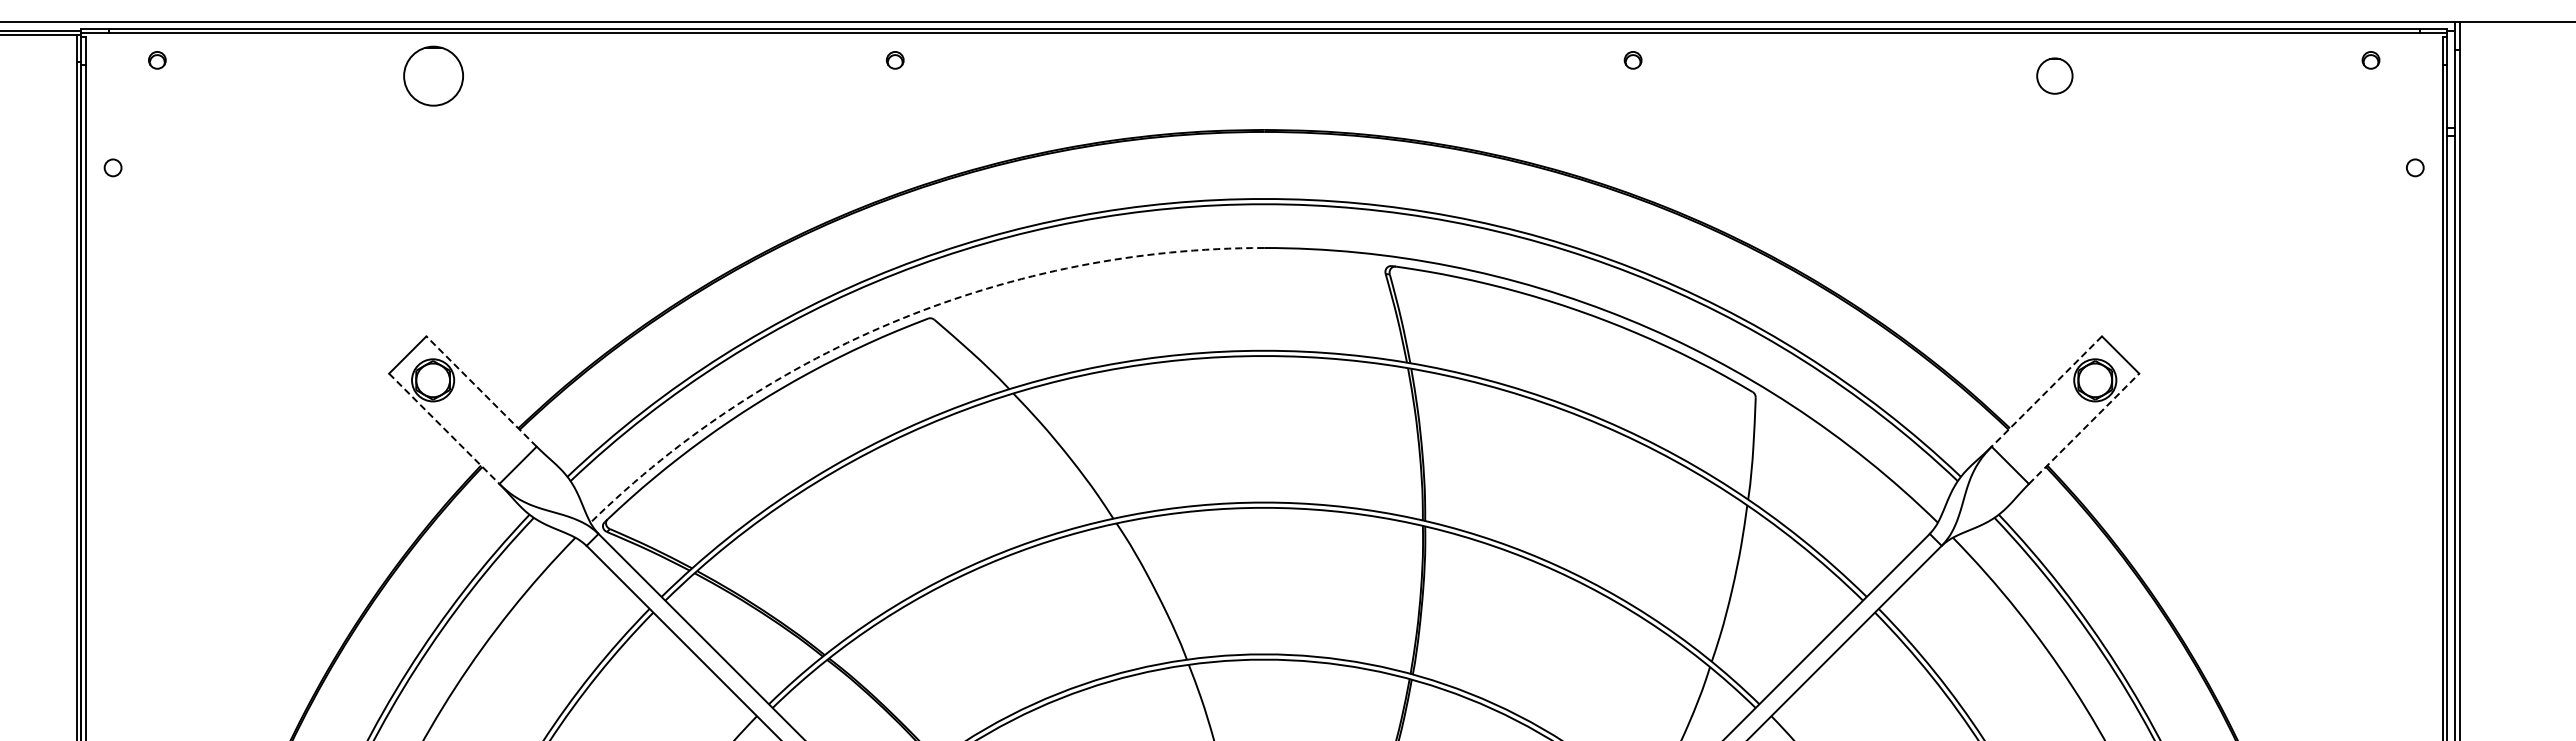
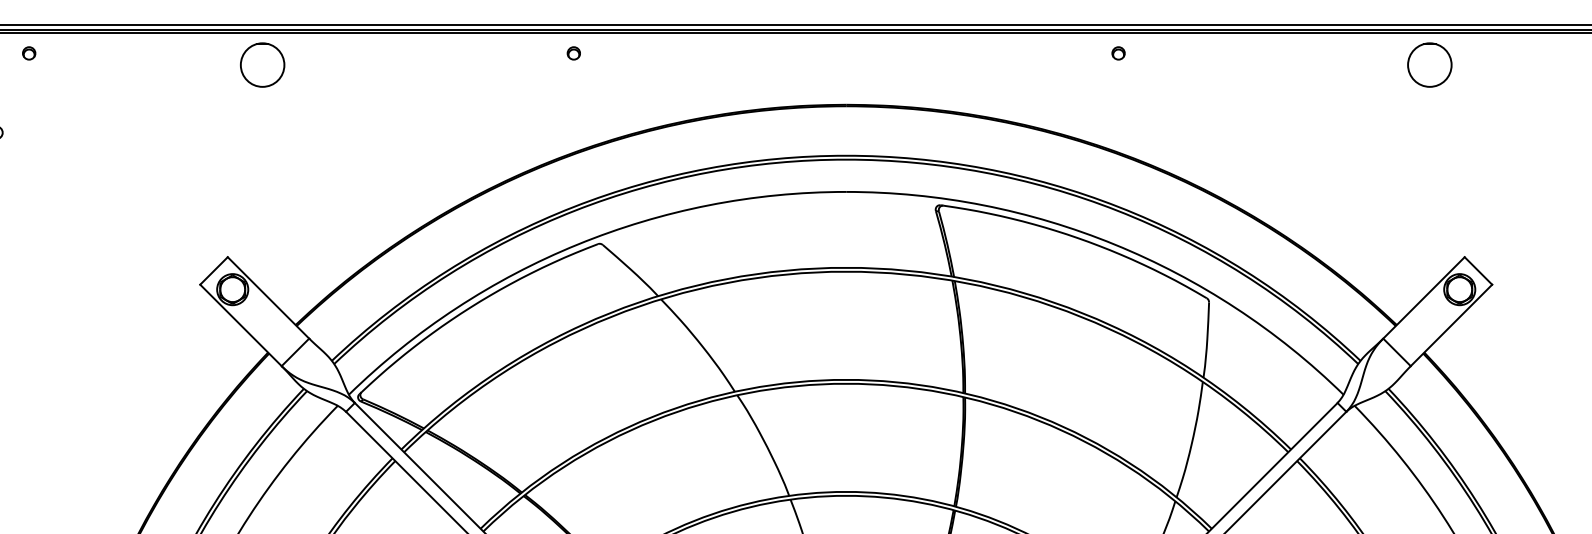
circle: (433, 75) -> (262, 64), moved
circle: (2054, 75) -> (1429, 64), size x1.67
arc: (900, 319) -> (577, 244), dashed -> solid
line: (481, 391) -> (268, 297), dashed -> solid
line: (2046, 391) -> (1423, 297), dashed -> solid
line: (2084, 428) -> (1451, 325), dashed -> solid
line: (444, 429) -> (241, 325), dashed -> solid

